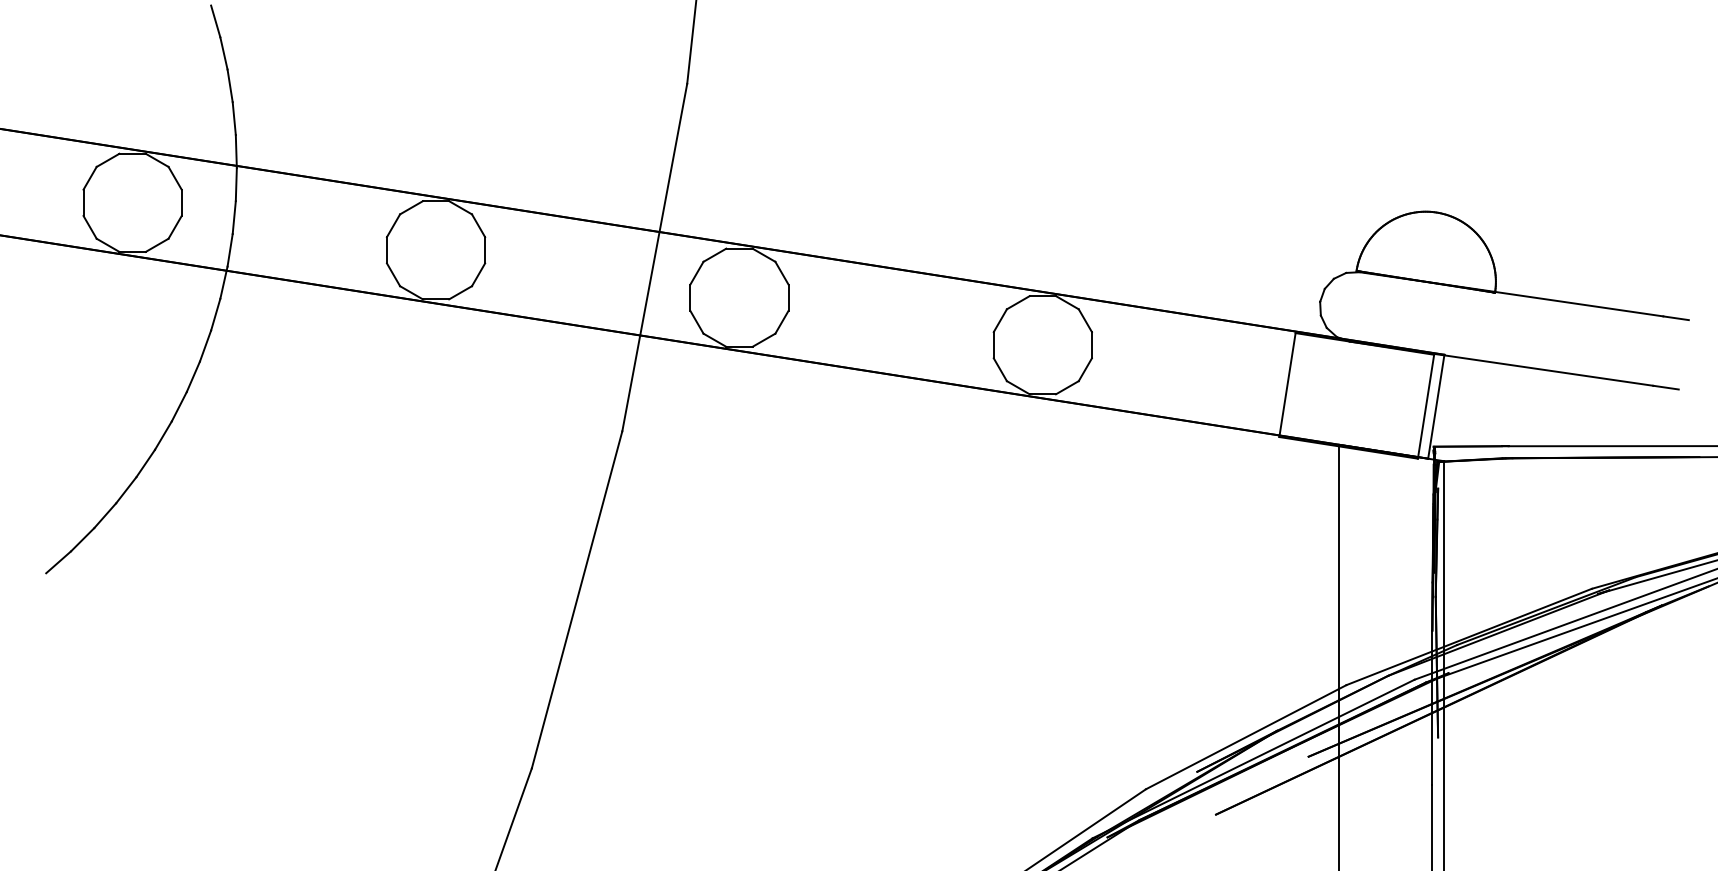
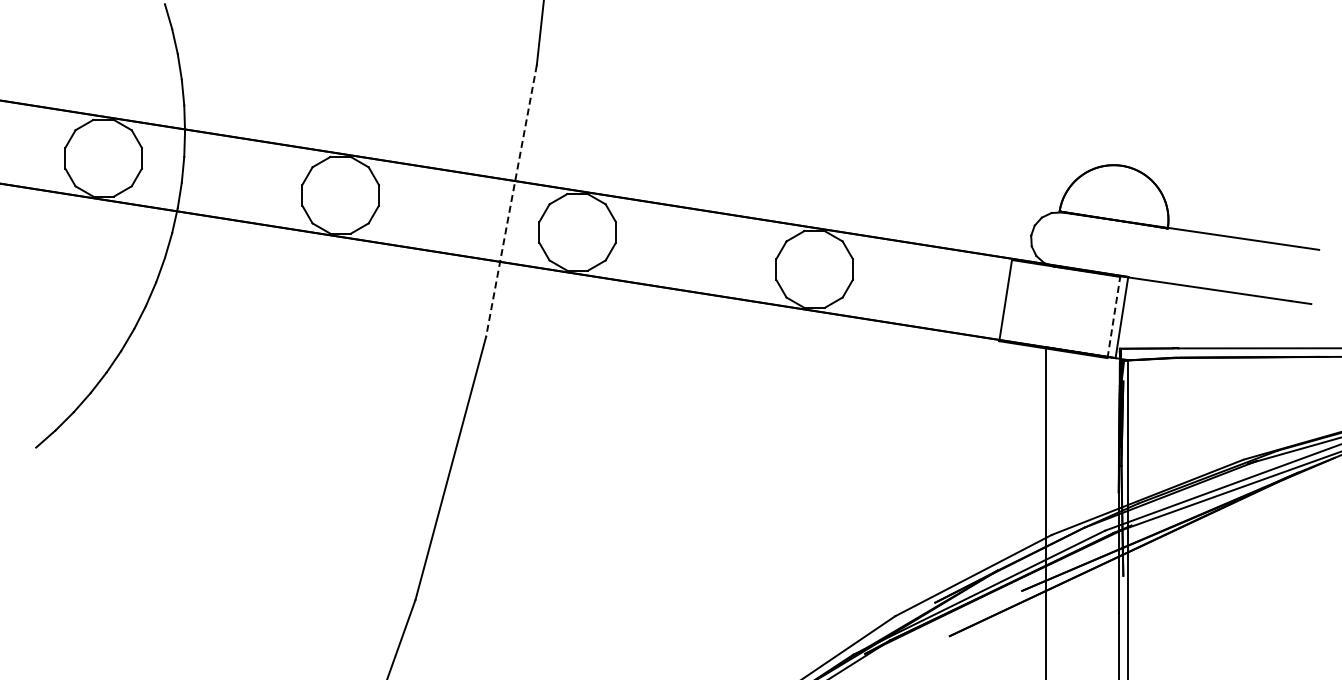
line: (654, 258) -> (511, 201), solid -> dashed
line: (1425, 406) -> (1113, 317), solid -> dashed

